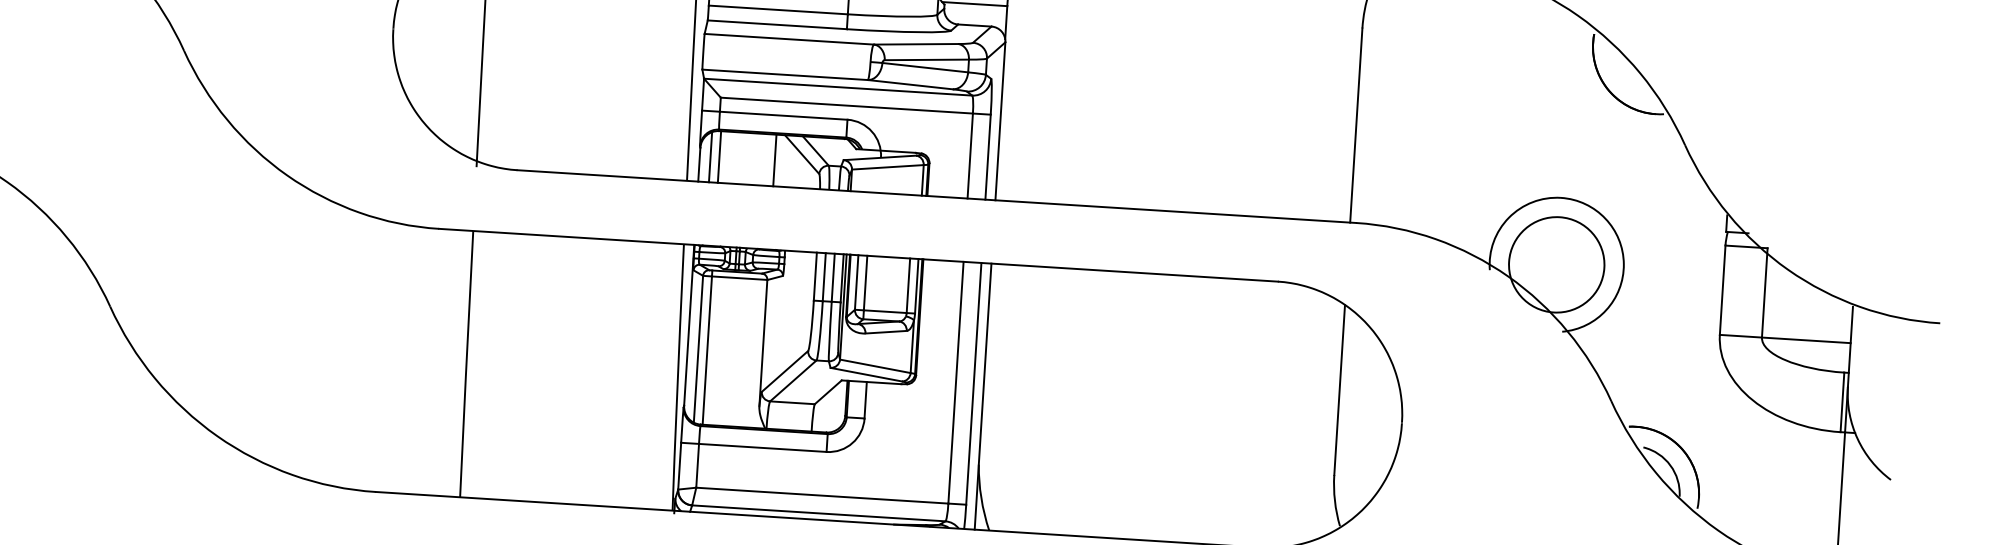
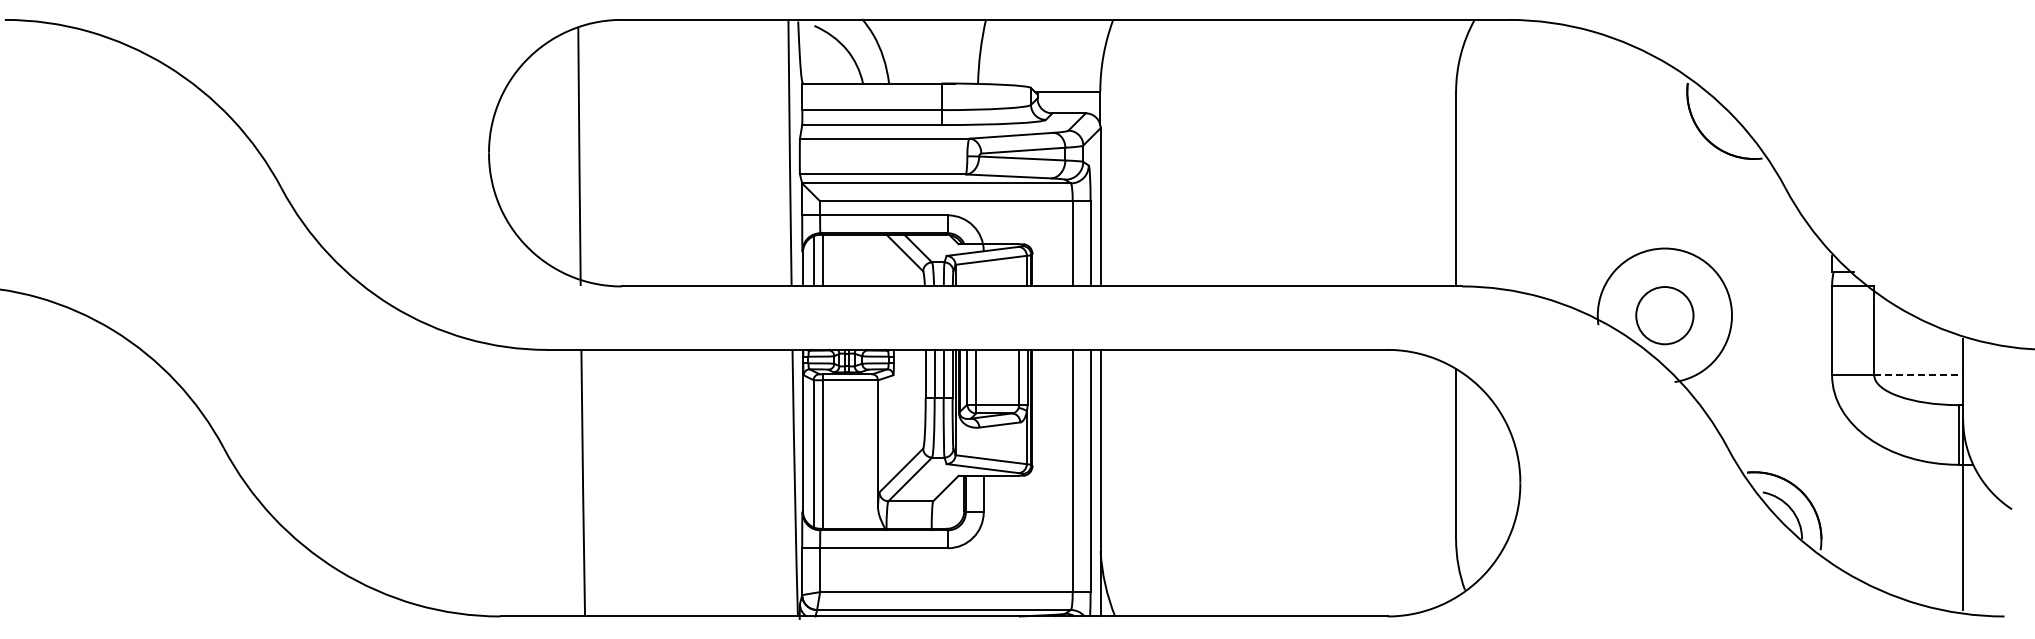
line: (775, 160) -> (878, 260), removed
circle: (1556, 264) -> (1664, 315), size x0.6
line: (1807, 340) -> (1919, 375), solid -> dashed

